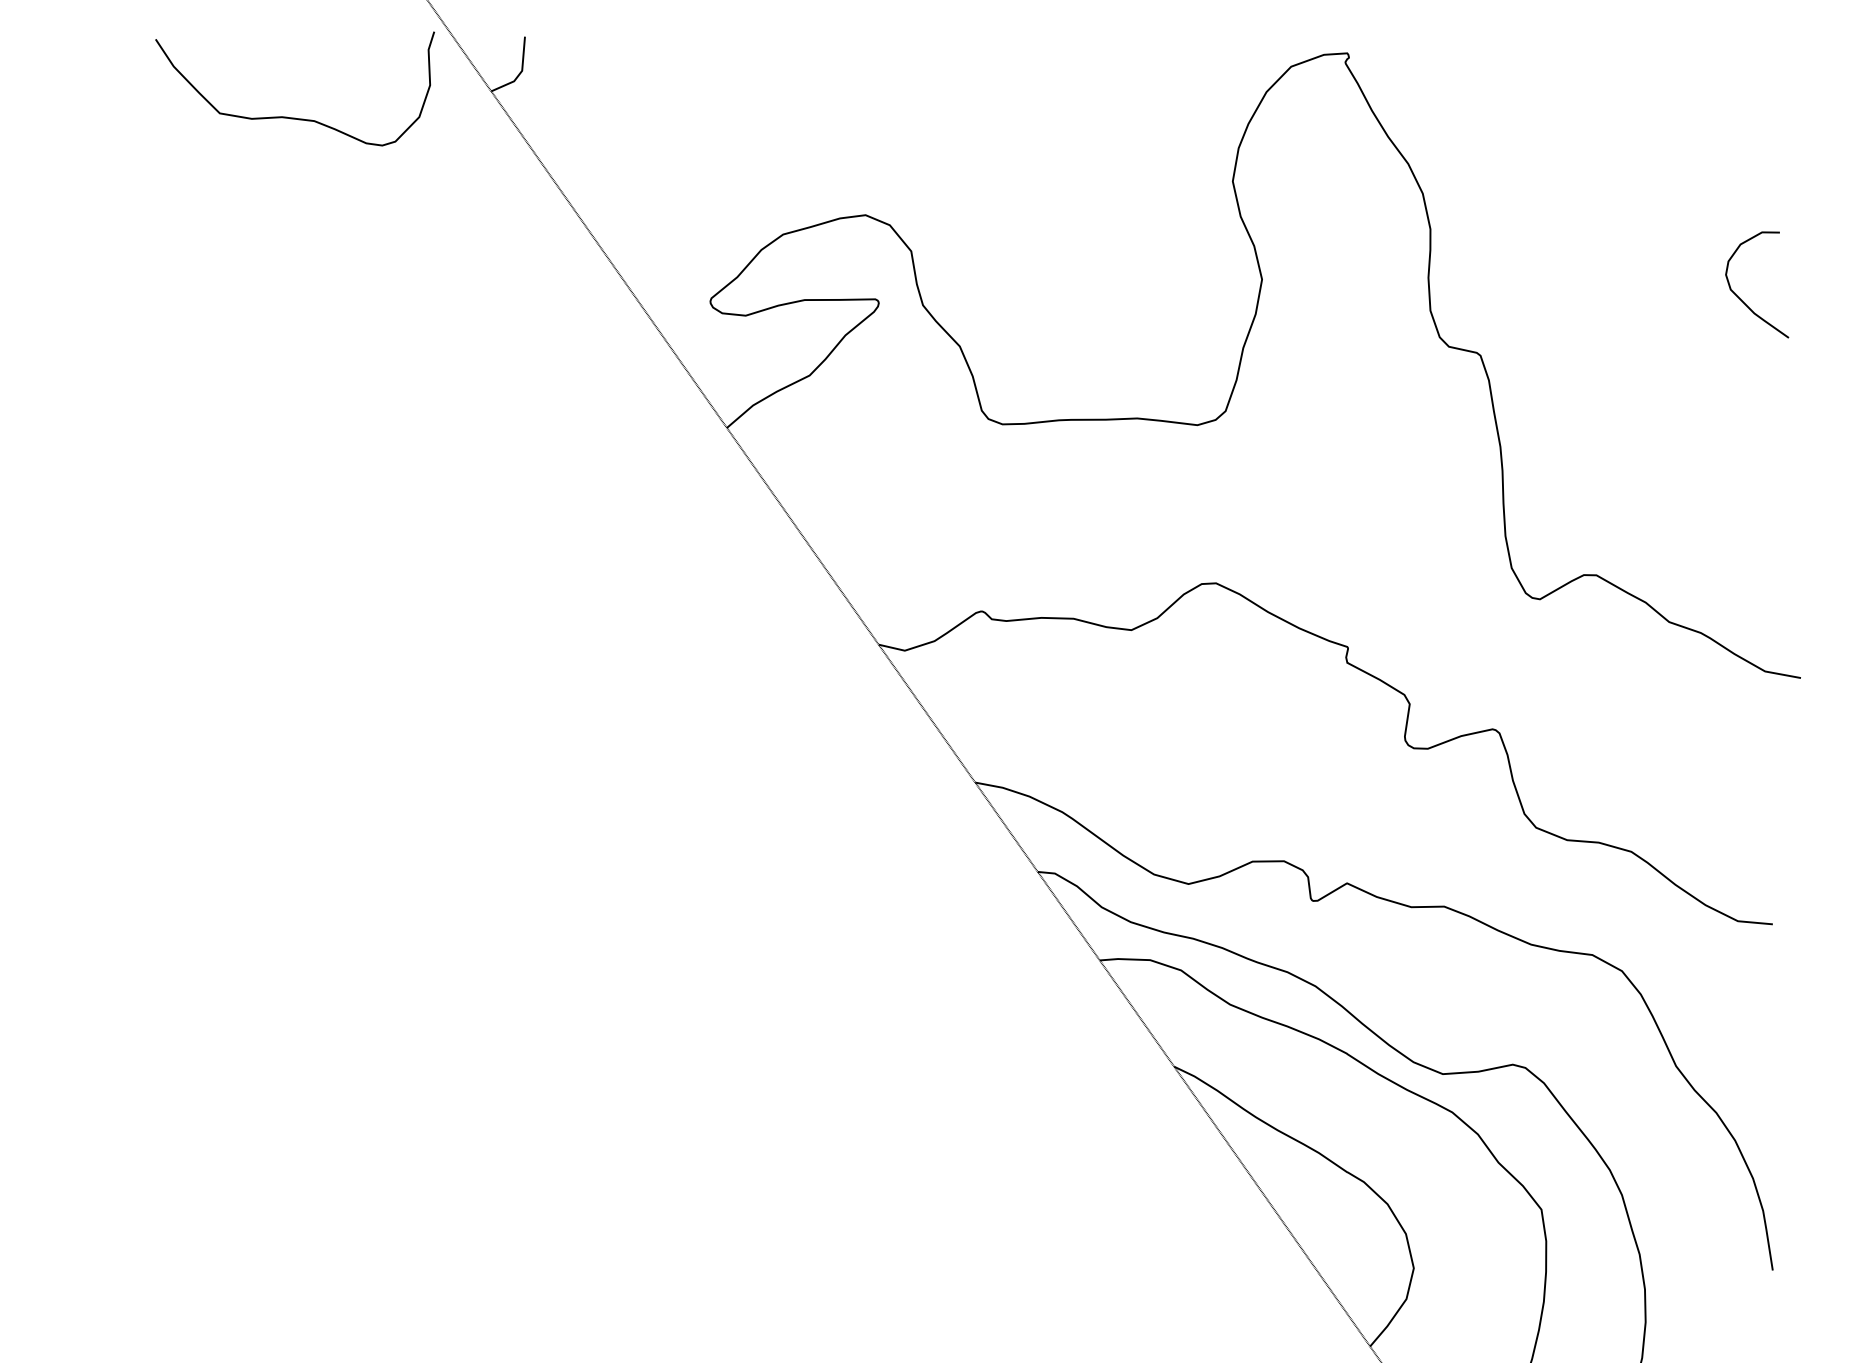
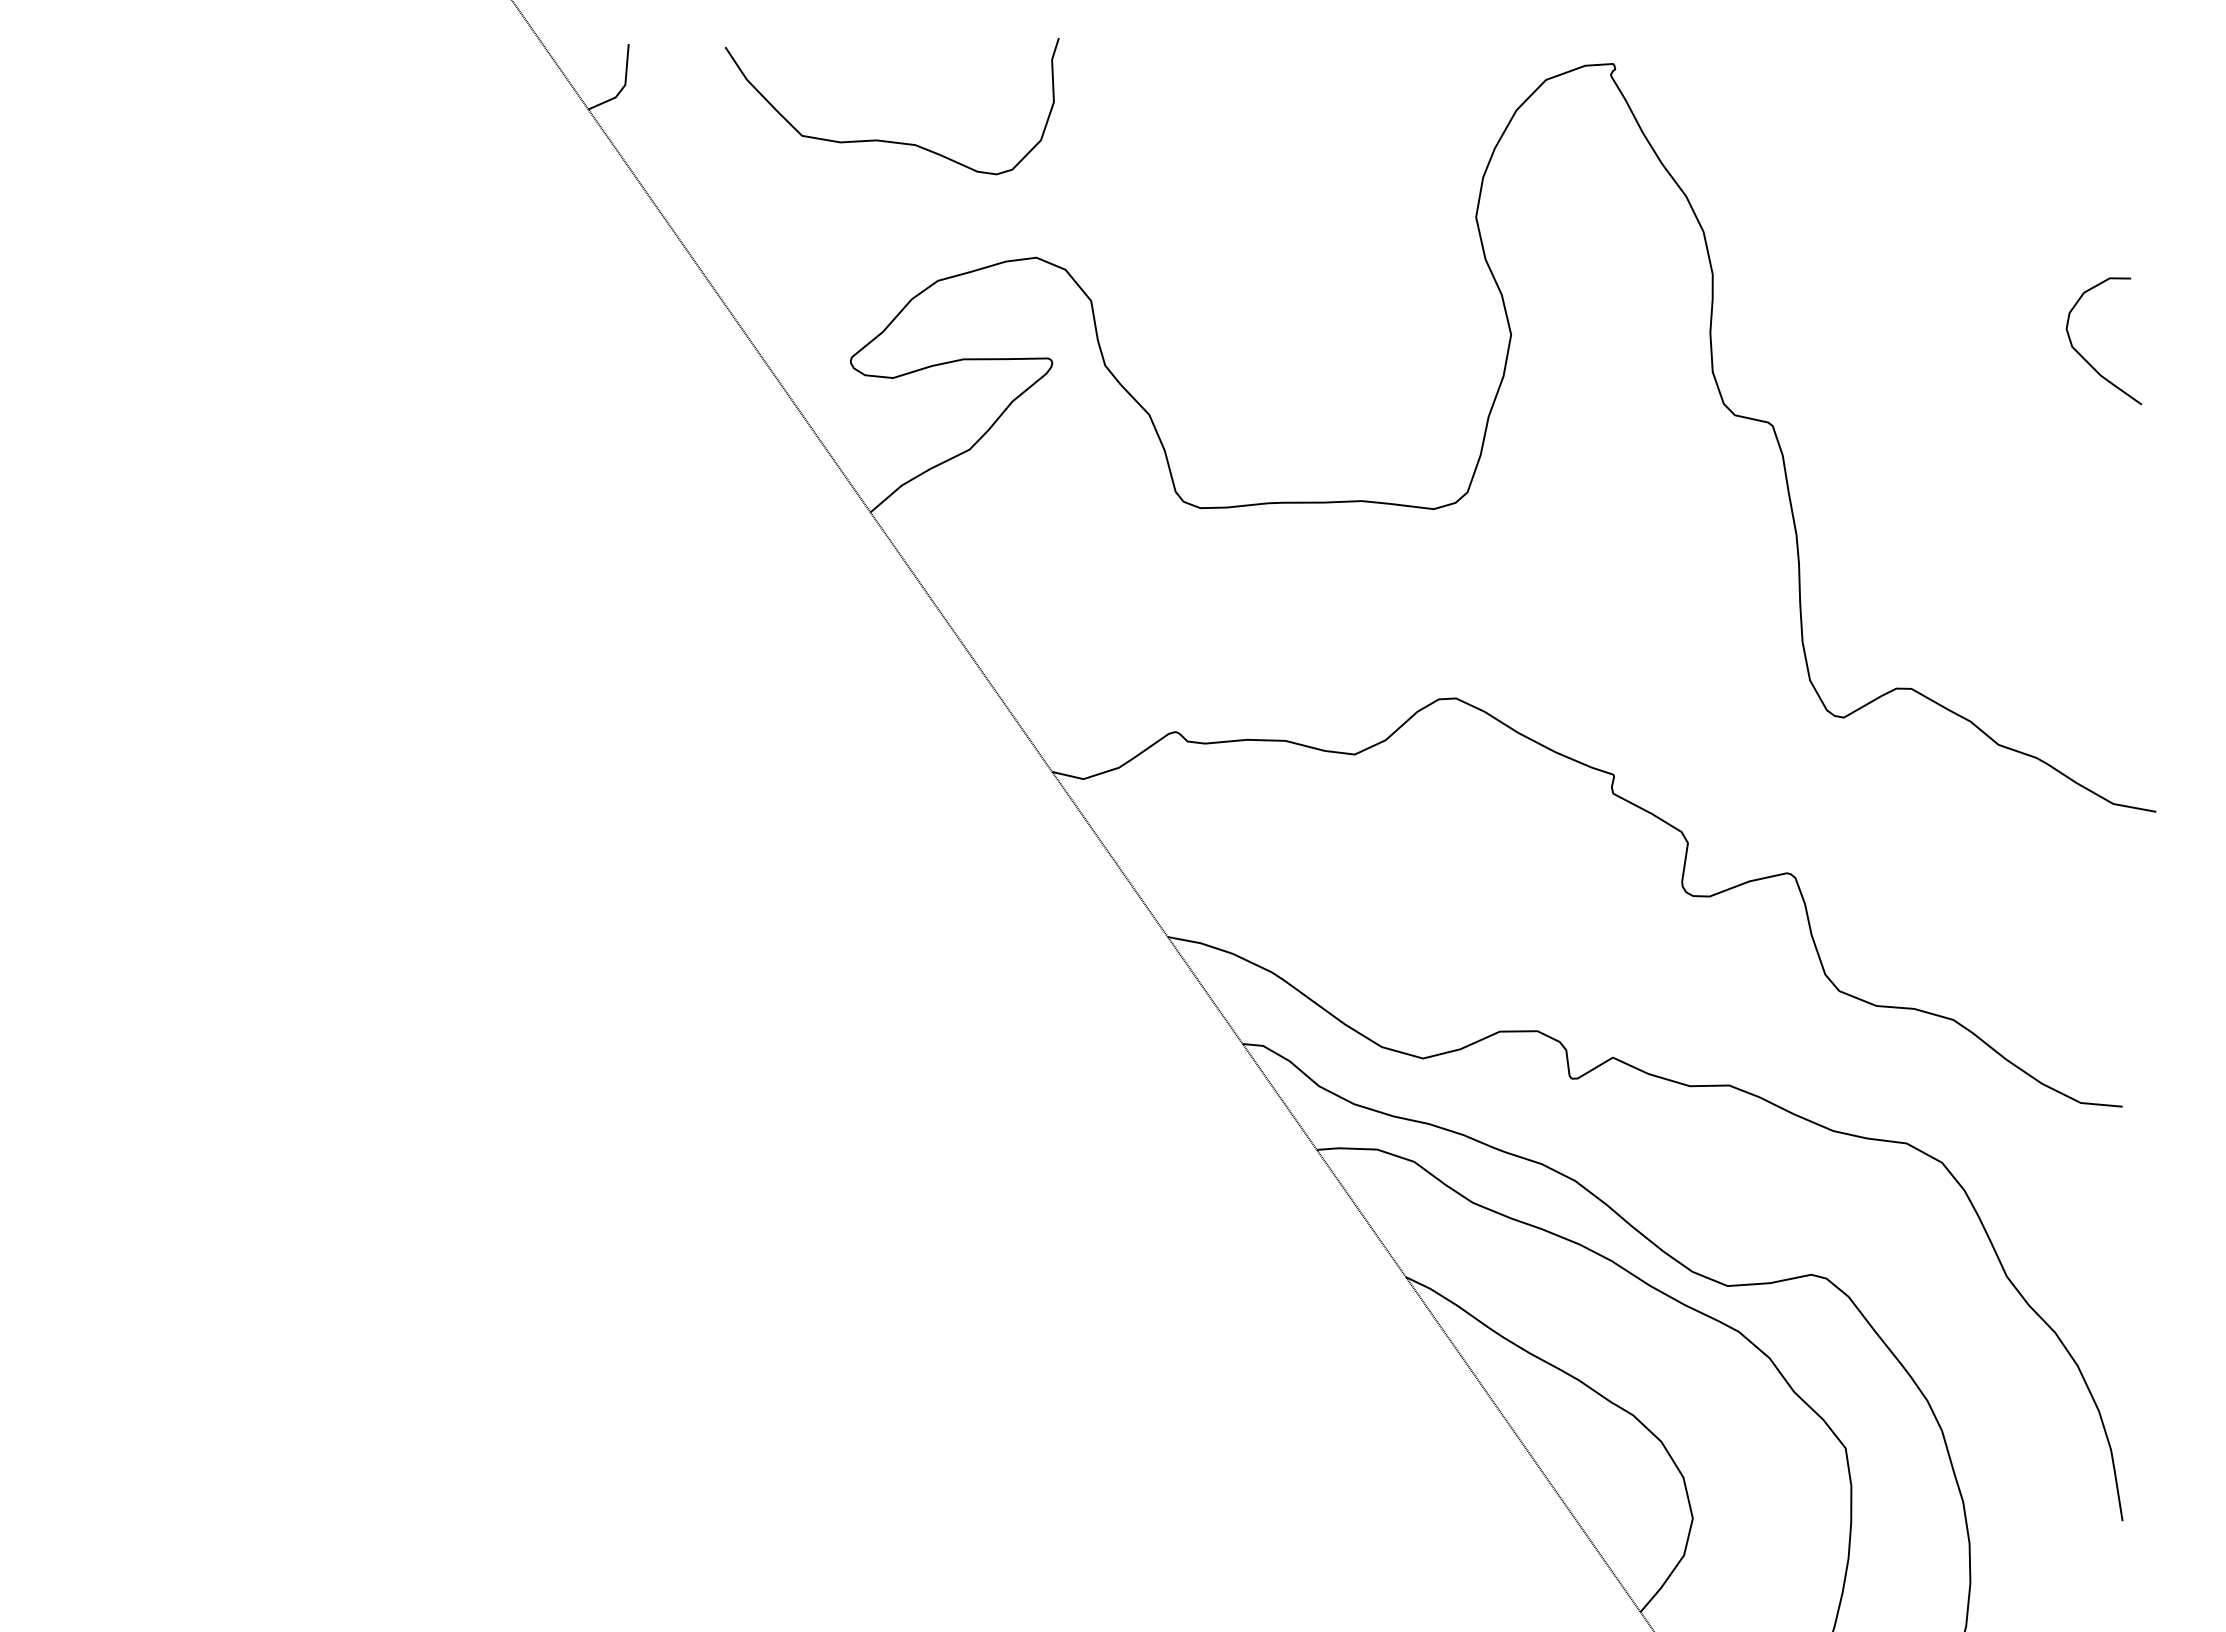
curve: (287, 116) -> (883, 139), moved

